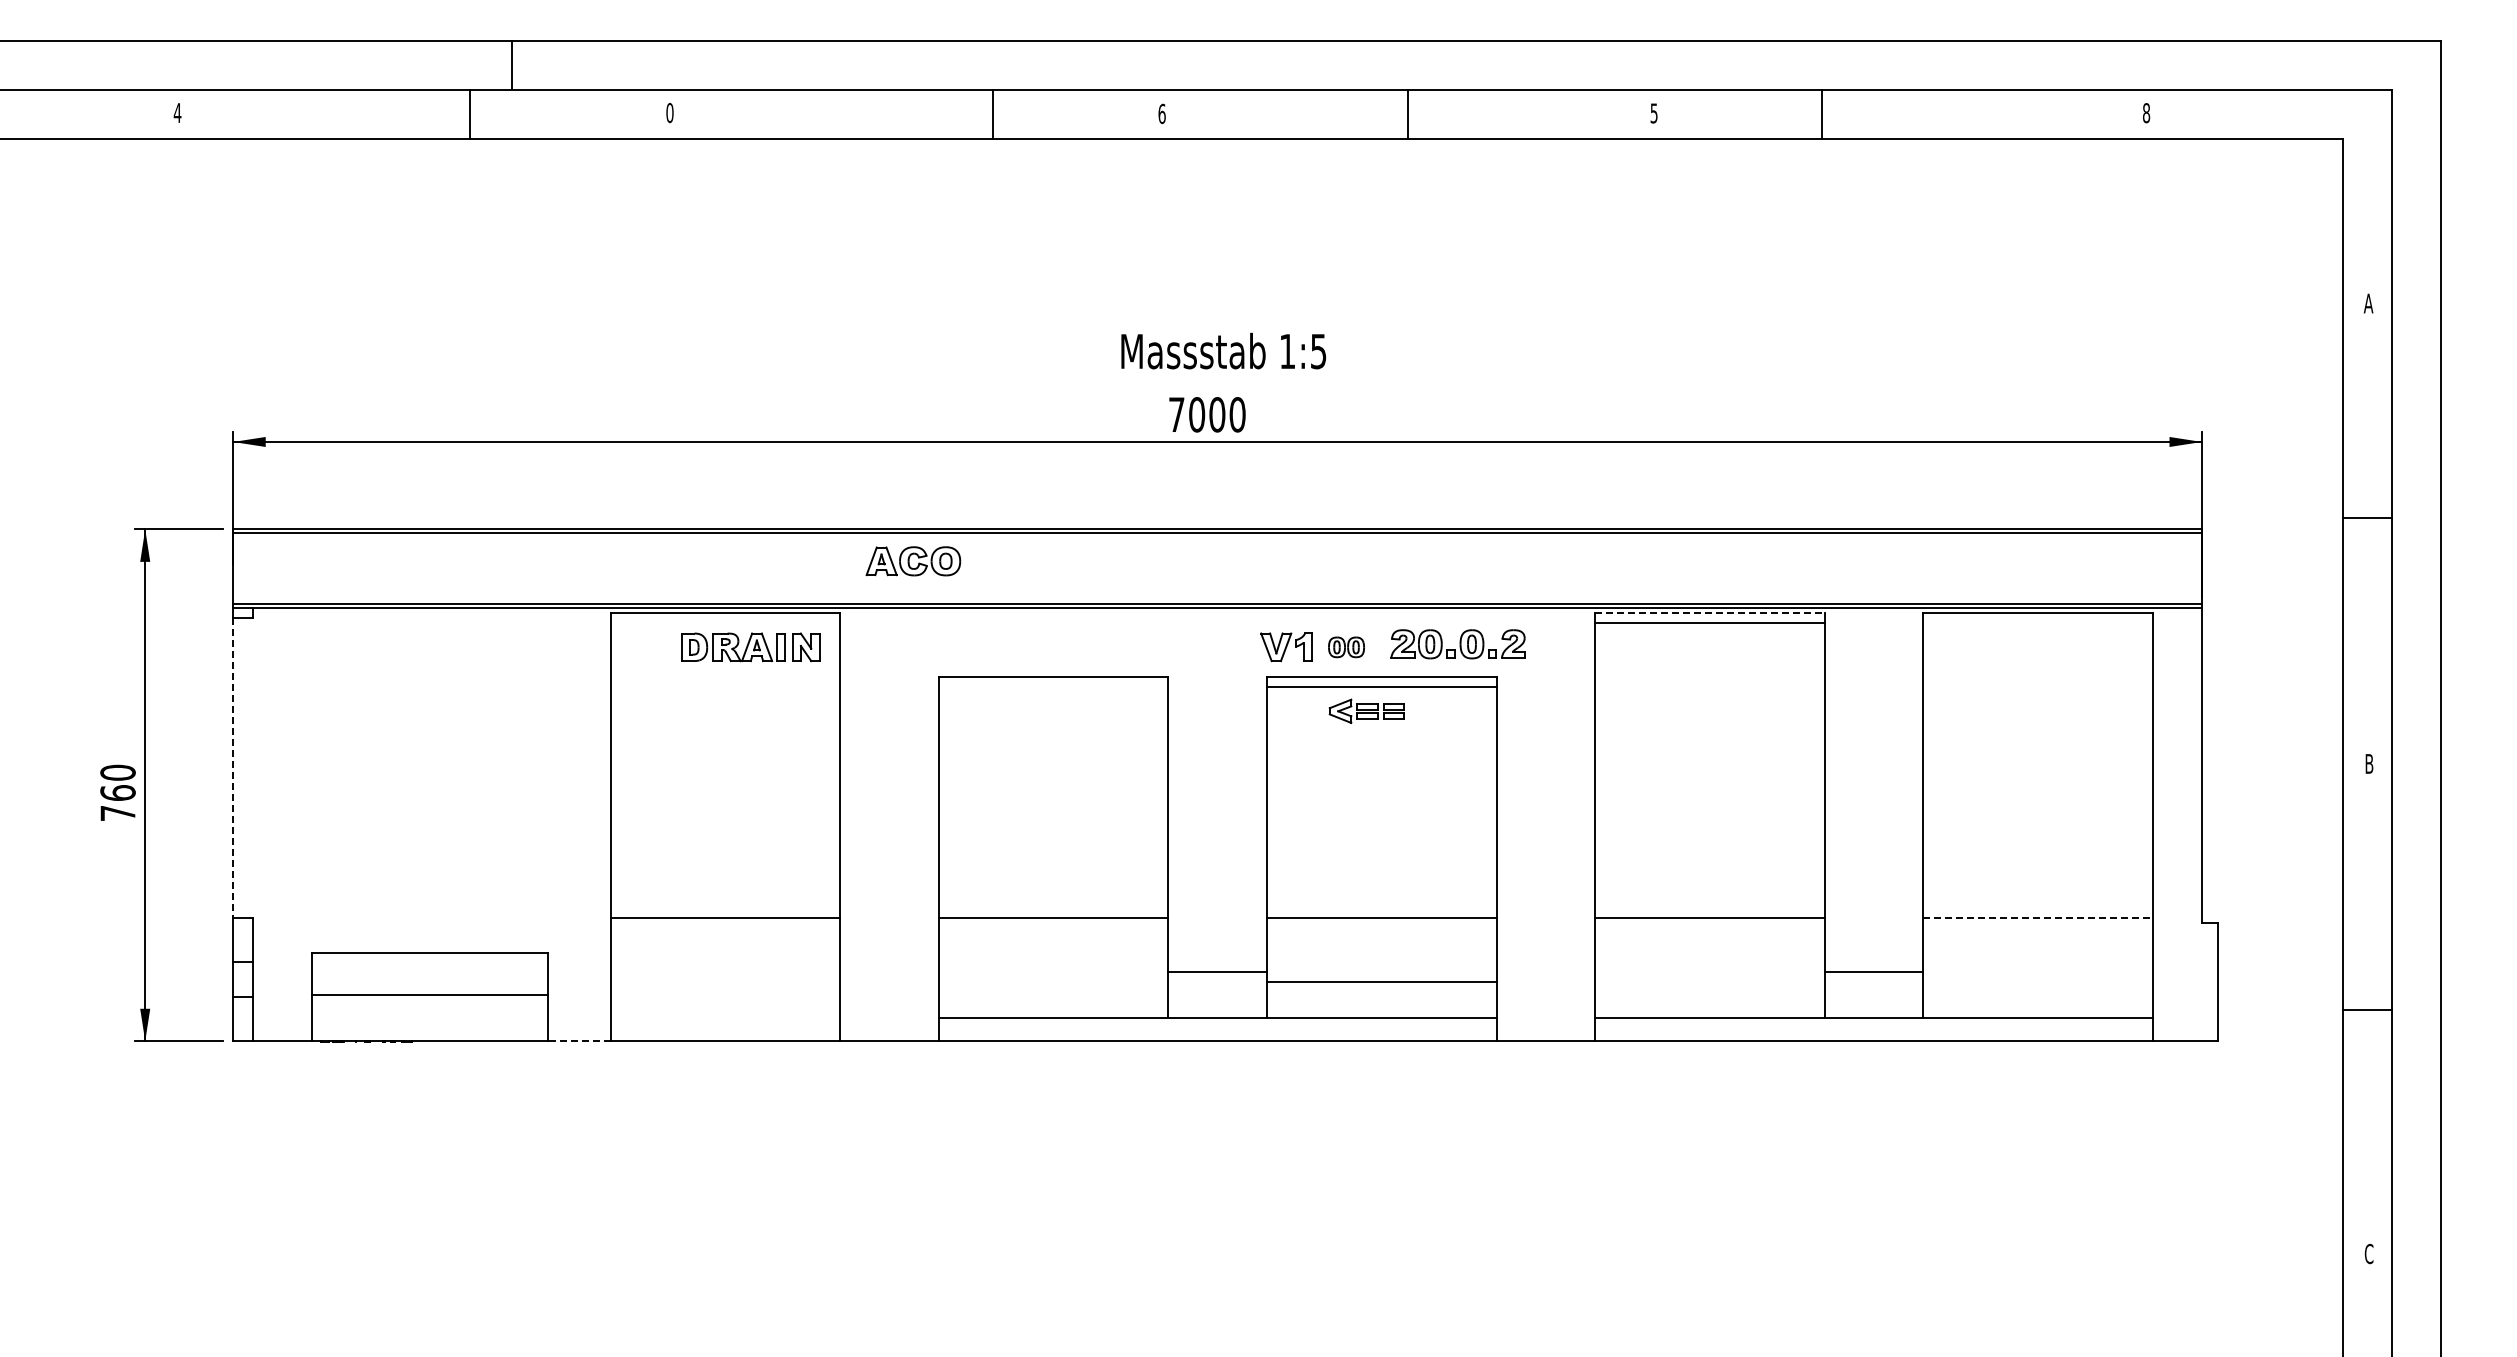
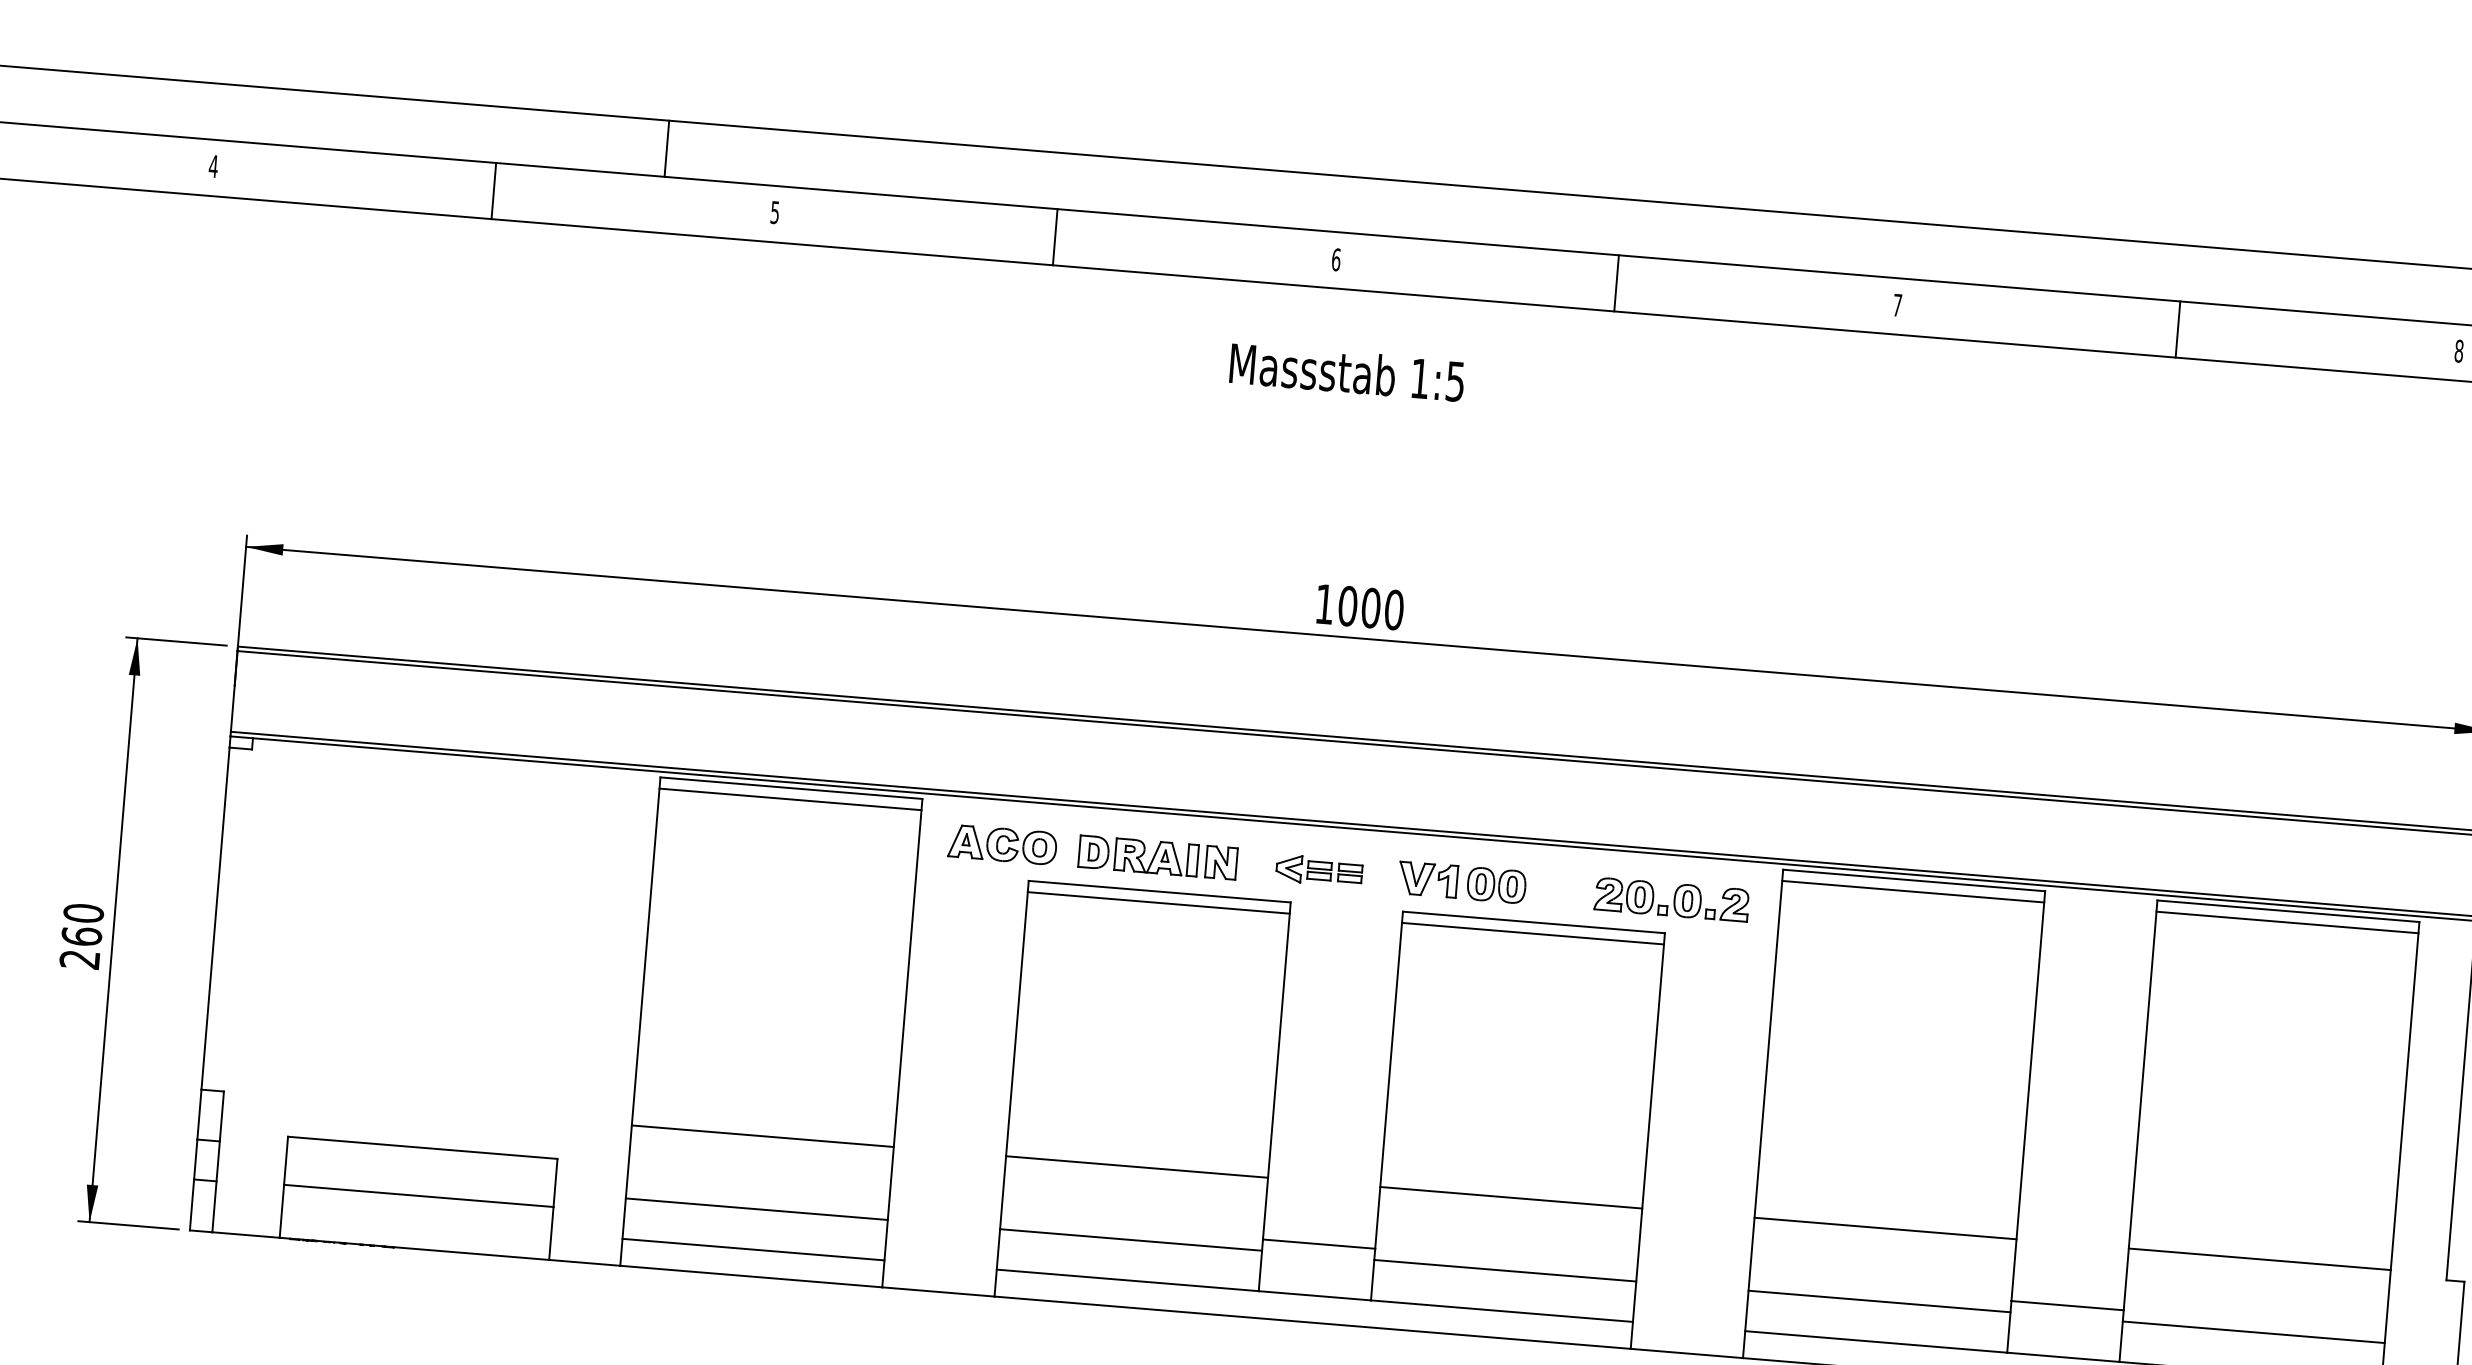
line: (512, 64) -> (667, 148), moved
line: (469, 113) -> (493, 190), moved
text: (669, 113) -> (774, 213), 0 -> 5
line: (992, 113) -> (1055, 236), moved
text: (1653, 113) -> (1896, 305), 5 -> 7
line: (1822, 113) -> (2178, 328), moved
text: (1223, 350) -> (1347, 371), moved
text: (1176, 414) -> (1324, 603), 7000 -> 1000
part: (913, 561) -> (1002, 845), moved
line: (1709, 613) -> (1913, 880), dashed -> solid
line: (725, 622) -> (790, 798), added
line: (2037, 622) -> (2287, 921), added
part: (1457, 644) -> (1671, 900), moved
part: (750, 647) -> (1157, 857), moved
part: (1346, 647) -> (1496, 885), size x1.43
line: (1053, 686) -> (1158, 902), added
part: (1366, 710) -> (1318, 869), moved
line: (233, 767) -> (215, 918), dashed -> solid
text: (117, 813) -> (79, 959), 760 -> 260
line: (2037, 918) -> (2259, 1259), dashed -> solid
line: (725, 982) -> (756, 1209), added
line: (1053, 982) -> (1130, 1240), added
line: (1709, 982) -> (1879, 1301), added
line: (2037, 982) -> (2253, 1332), added
line: (725, 1017) -> (753, 1249), added
line: (578, 1041) -> (583, 1263), dashed -> solid

